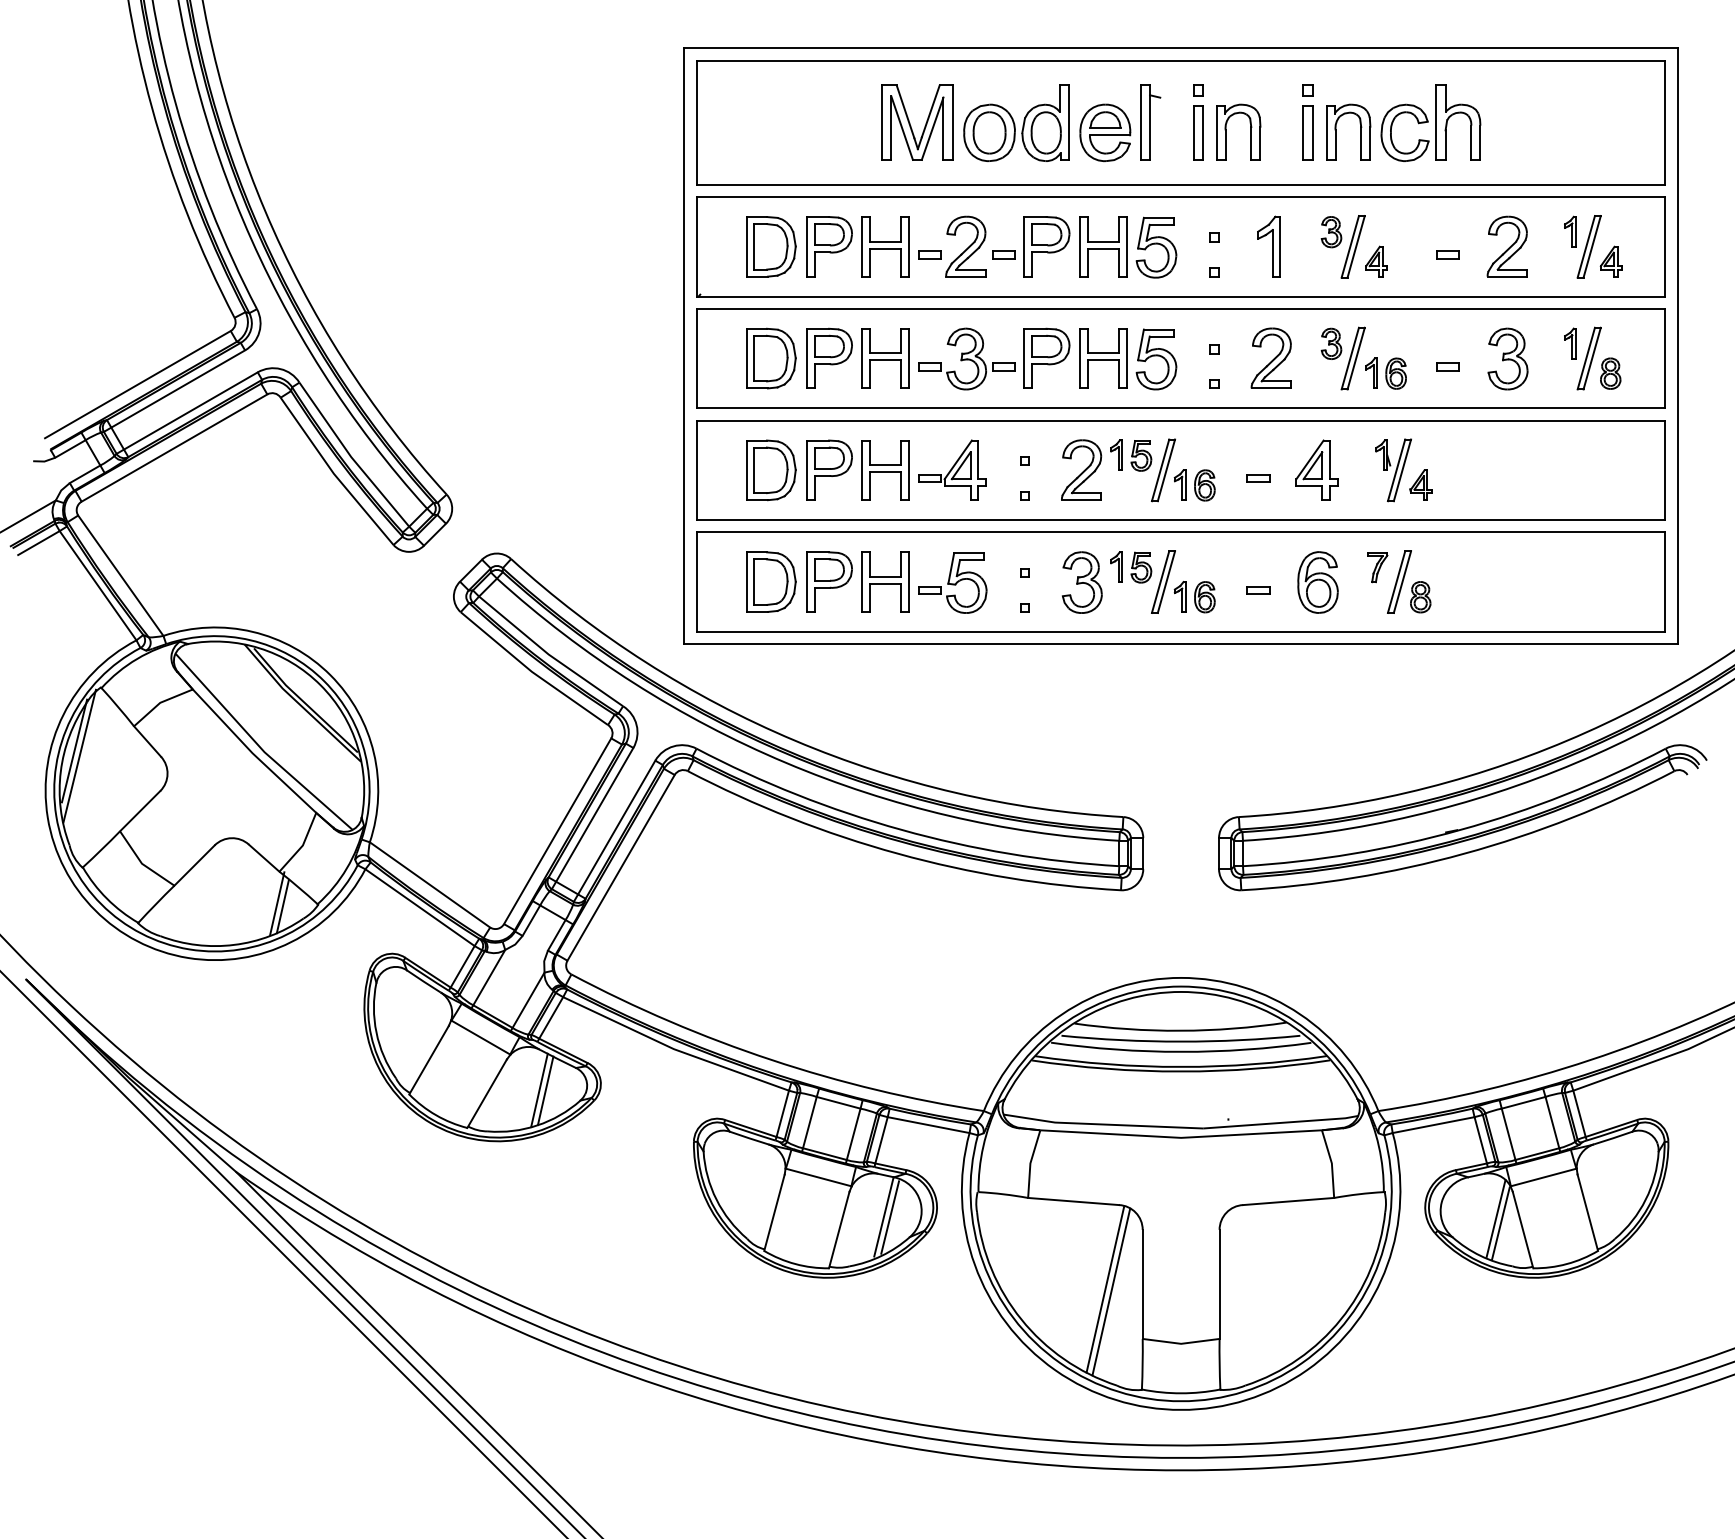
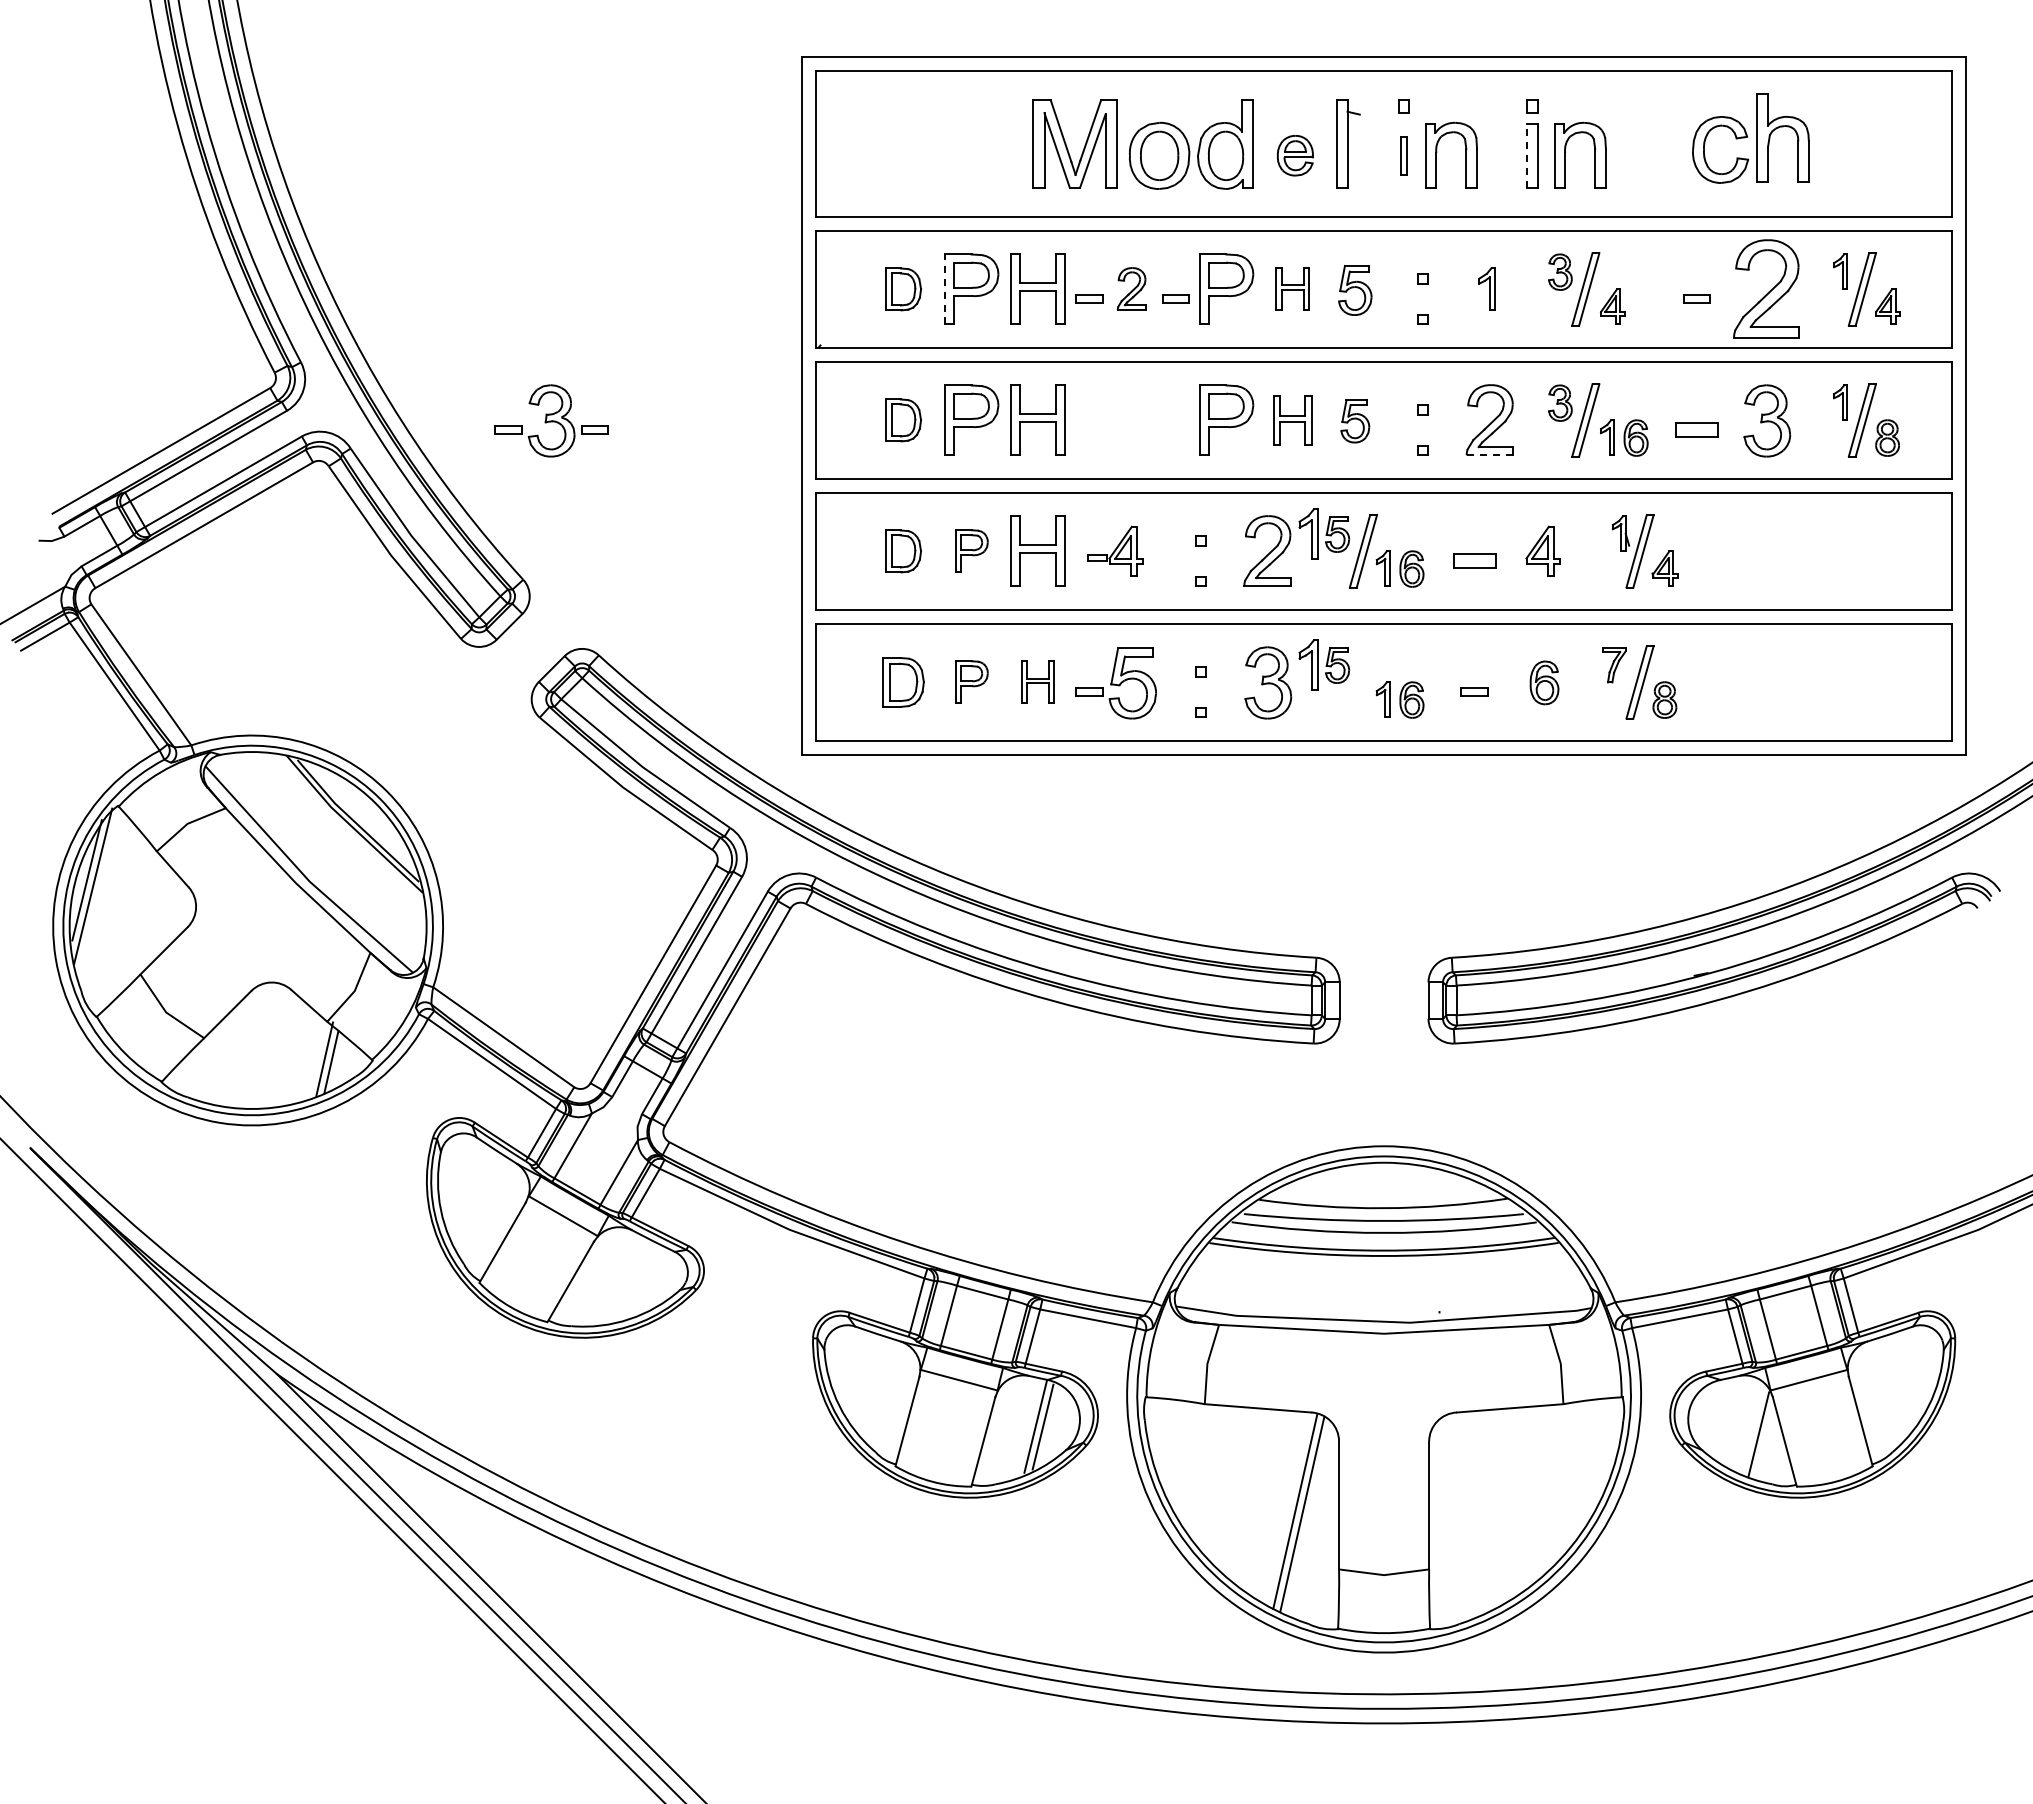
part: (1430, 123) -> (1750, 138), moved
part: (1105, 132) -> (1295, 155), size x0.6
part: (1197, 132) -> (1403, 155), size x0.6
line: (1303, 132) -> (1527, 155), solid -> dashed
part: (771, 246) -> (903, 289), size x0.6
line: (806, 246) -> (945, 289), solid -> dashed
part: (965, 246) -> (1131, 288), size x0.6
part: (1102, 246) -> (1292, 288), size x0.6
part: (1268, 246) -> (1486, 288), size x0.6
part: (1507, 246) -> (1766, 288), size x1.4
part: (1156, 247) -> (1355, 290), size x0.7
part: (1102, 357) -> (1292, 419), size x0.7
part: (771, 358) -> (903, 420), size x0.6
part: (966, 358) -> (551, 420), moved
part: (1156, 359) -> (1355, 421), size x0.6
part: (1447, 366) -> (1696, 429), size x1.6
line: (1271, 388) -> (1489, 455), solid -> dashed
part: (1116, 455) -> (1308, 533), size x1.4
part: (829, 469) -> (971, 550), size x0.6
part: (951, 469) -> (1115, 550), size x0.7
part: (1317, 469) -> (1543, 550), size x0.7
part: (771, 470) -> (903, 551), size x0.6
part: (1258, 478) -> (1474, 560), size x1.6
part: (1116, 566) -> (1308, 664), size x1.4
part: (829, 581) -> (971, 681), size x0.6
part: (885, 581) -> (1037, 681), size x0.6
part: (771, 582) -> (903, 682), size x0.7
part: (1163, 582) -> (1363, 682), removed
part: (1317, 582) -> (1544, 682), size x0.6
line: (539, 1089) -> (631, 1277), removed
line: (545, 1090) -> (639, 1278), removed
line: (1496, 1218) -> (1753, 1428), removed

